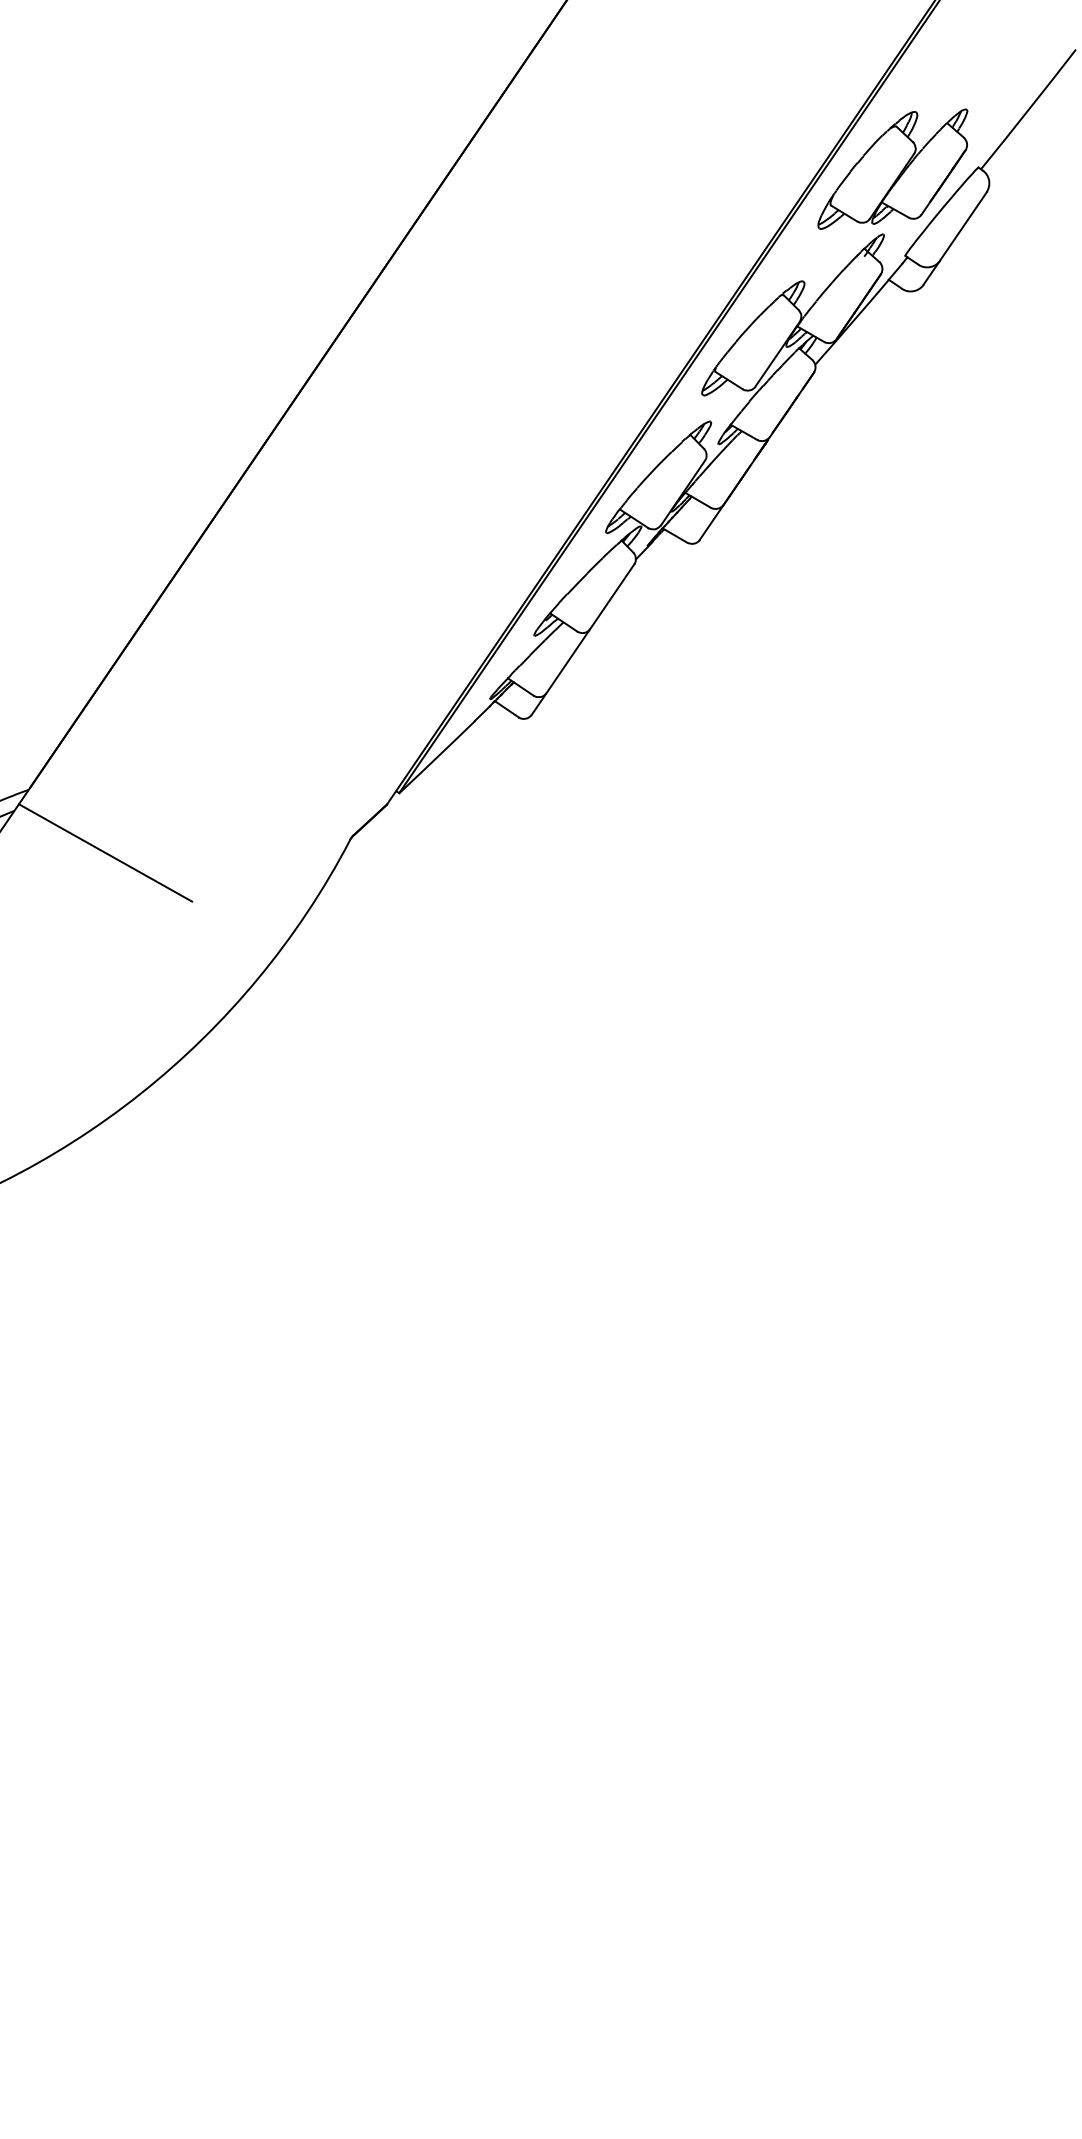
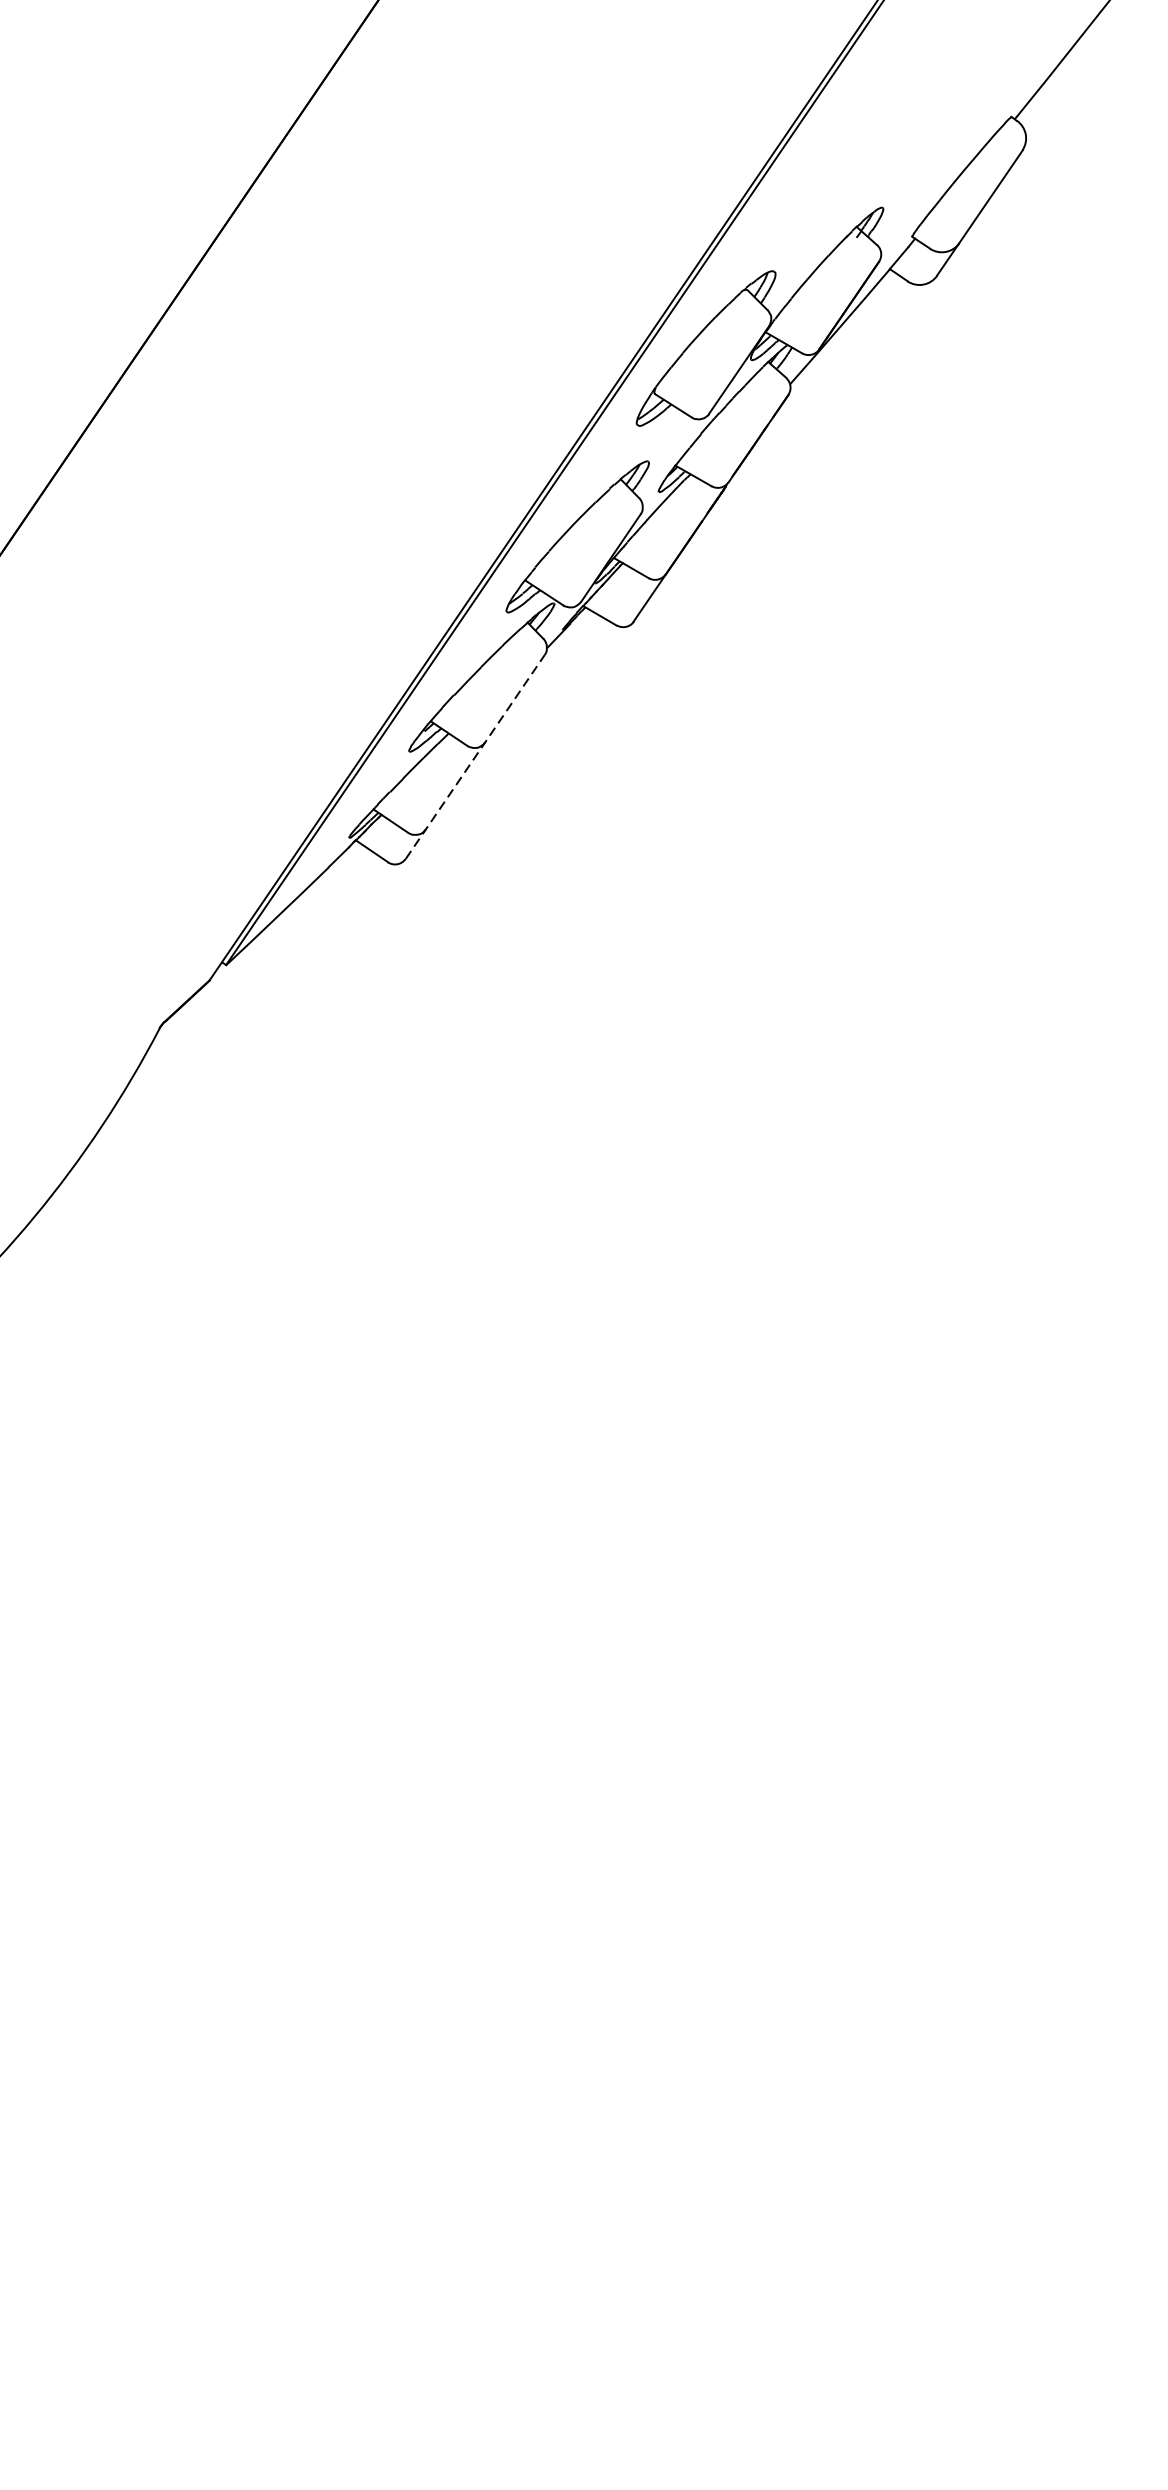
part: (892, 168) -> (894, 118), removed
line: (582, 639) -> (474, 756), solid -> dashed

